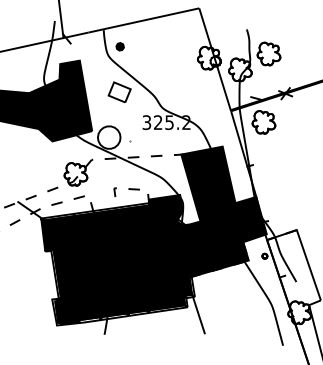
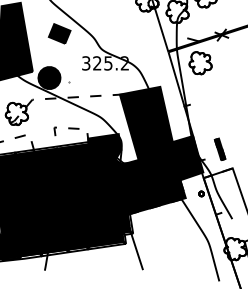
fill: (119, 92) -> (59, 33), added
fill: (108, 137) -> (48, 77), added
part: (283, 210) -> (219, 149), added

